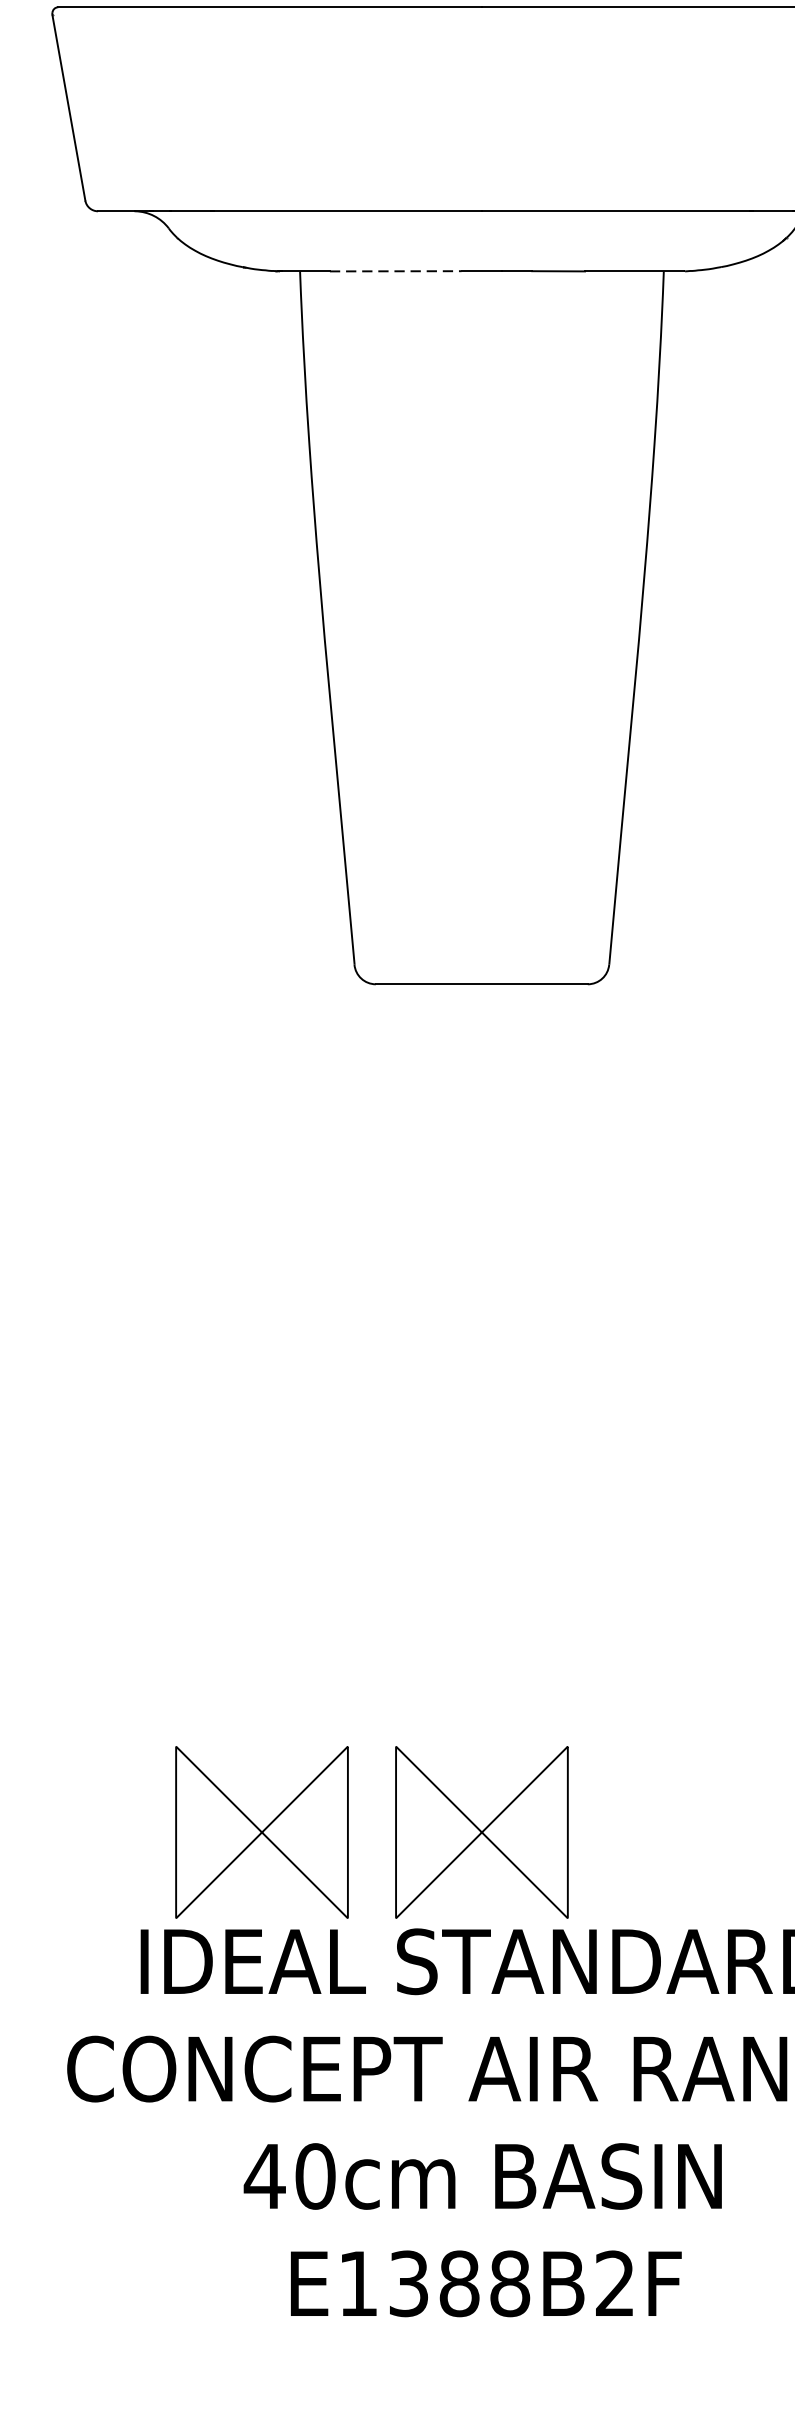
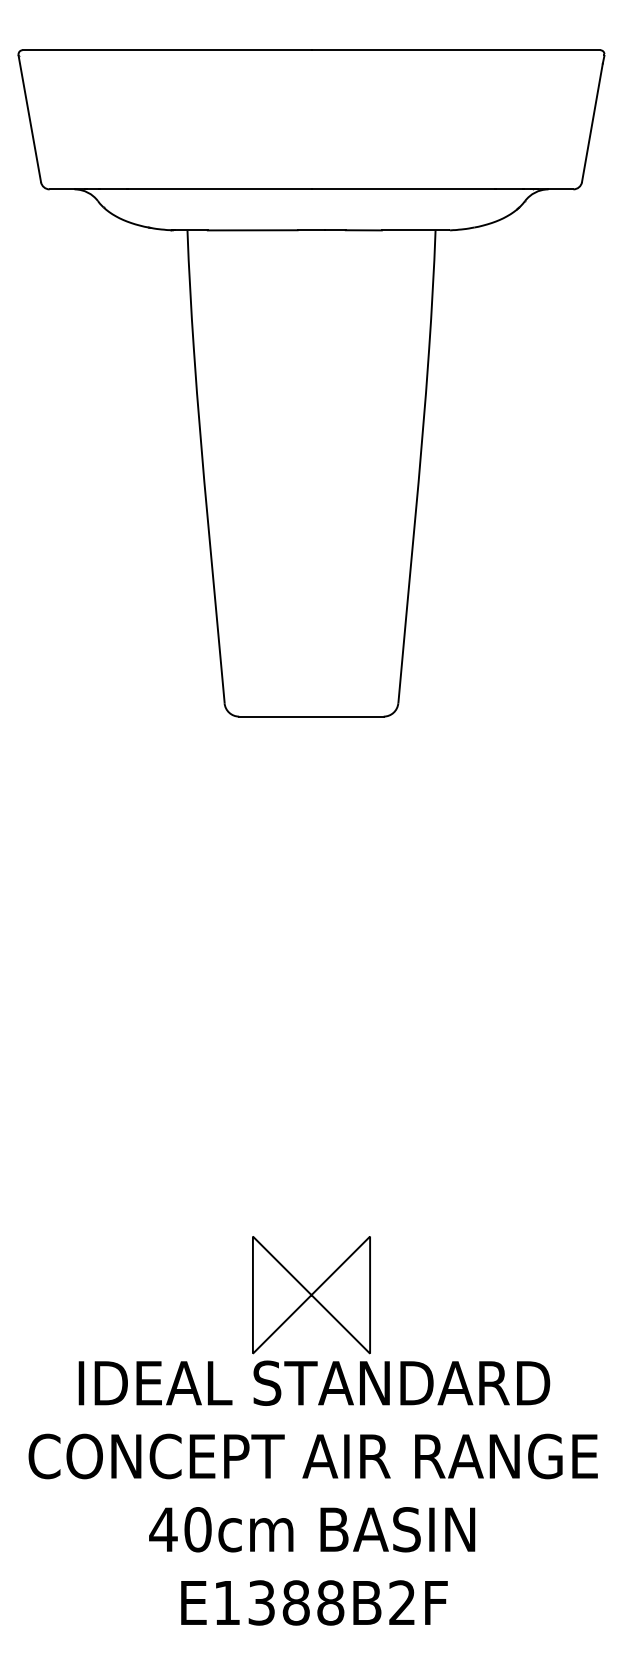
line: (395, 271) -> (252, 230), dashed -> solid
part: (261, 1833) -> (161, 1295), removed

